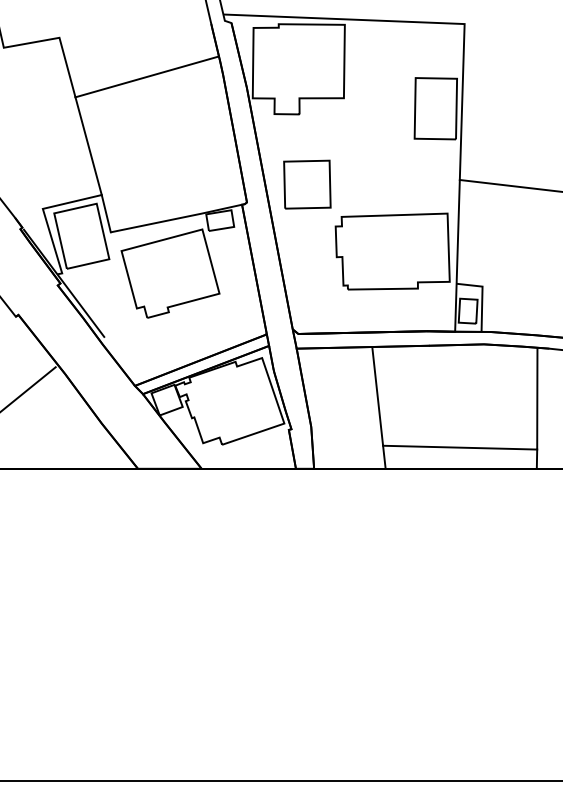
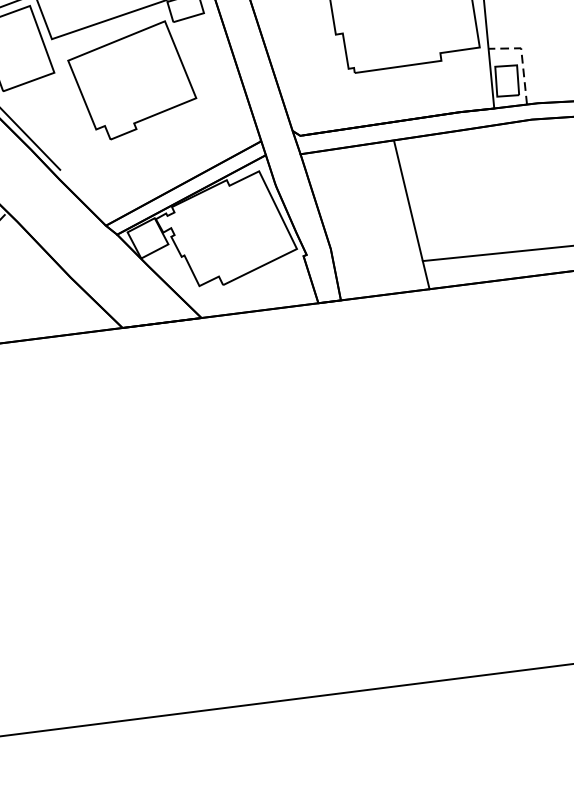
line: (482, 295) -> (522, 59), solid -> dashed

